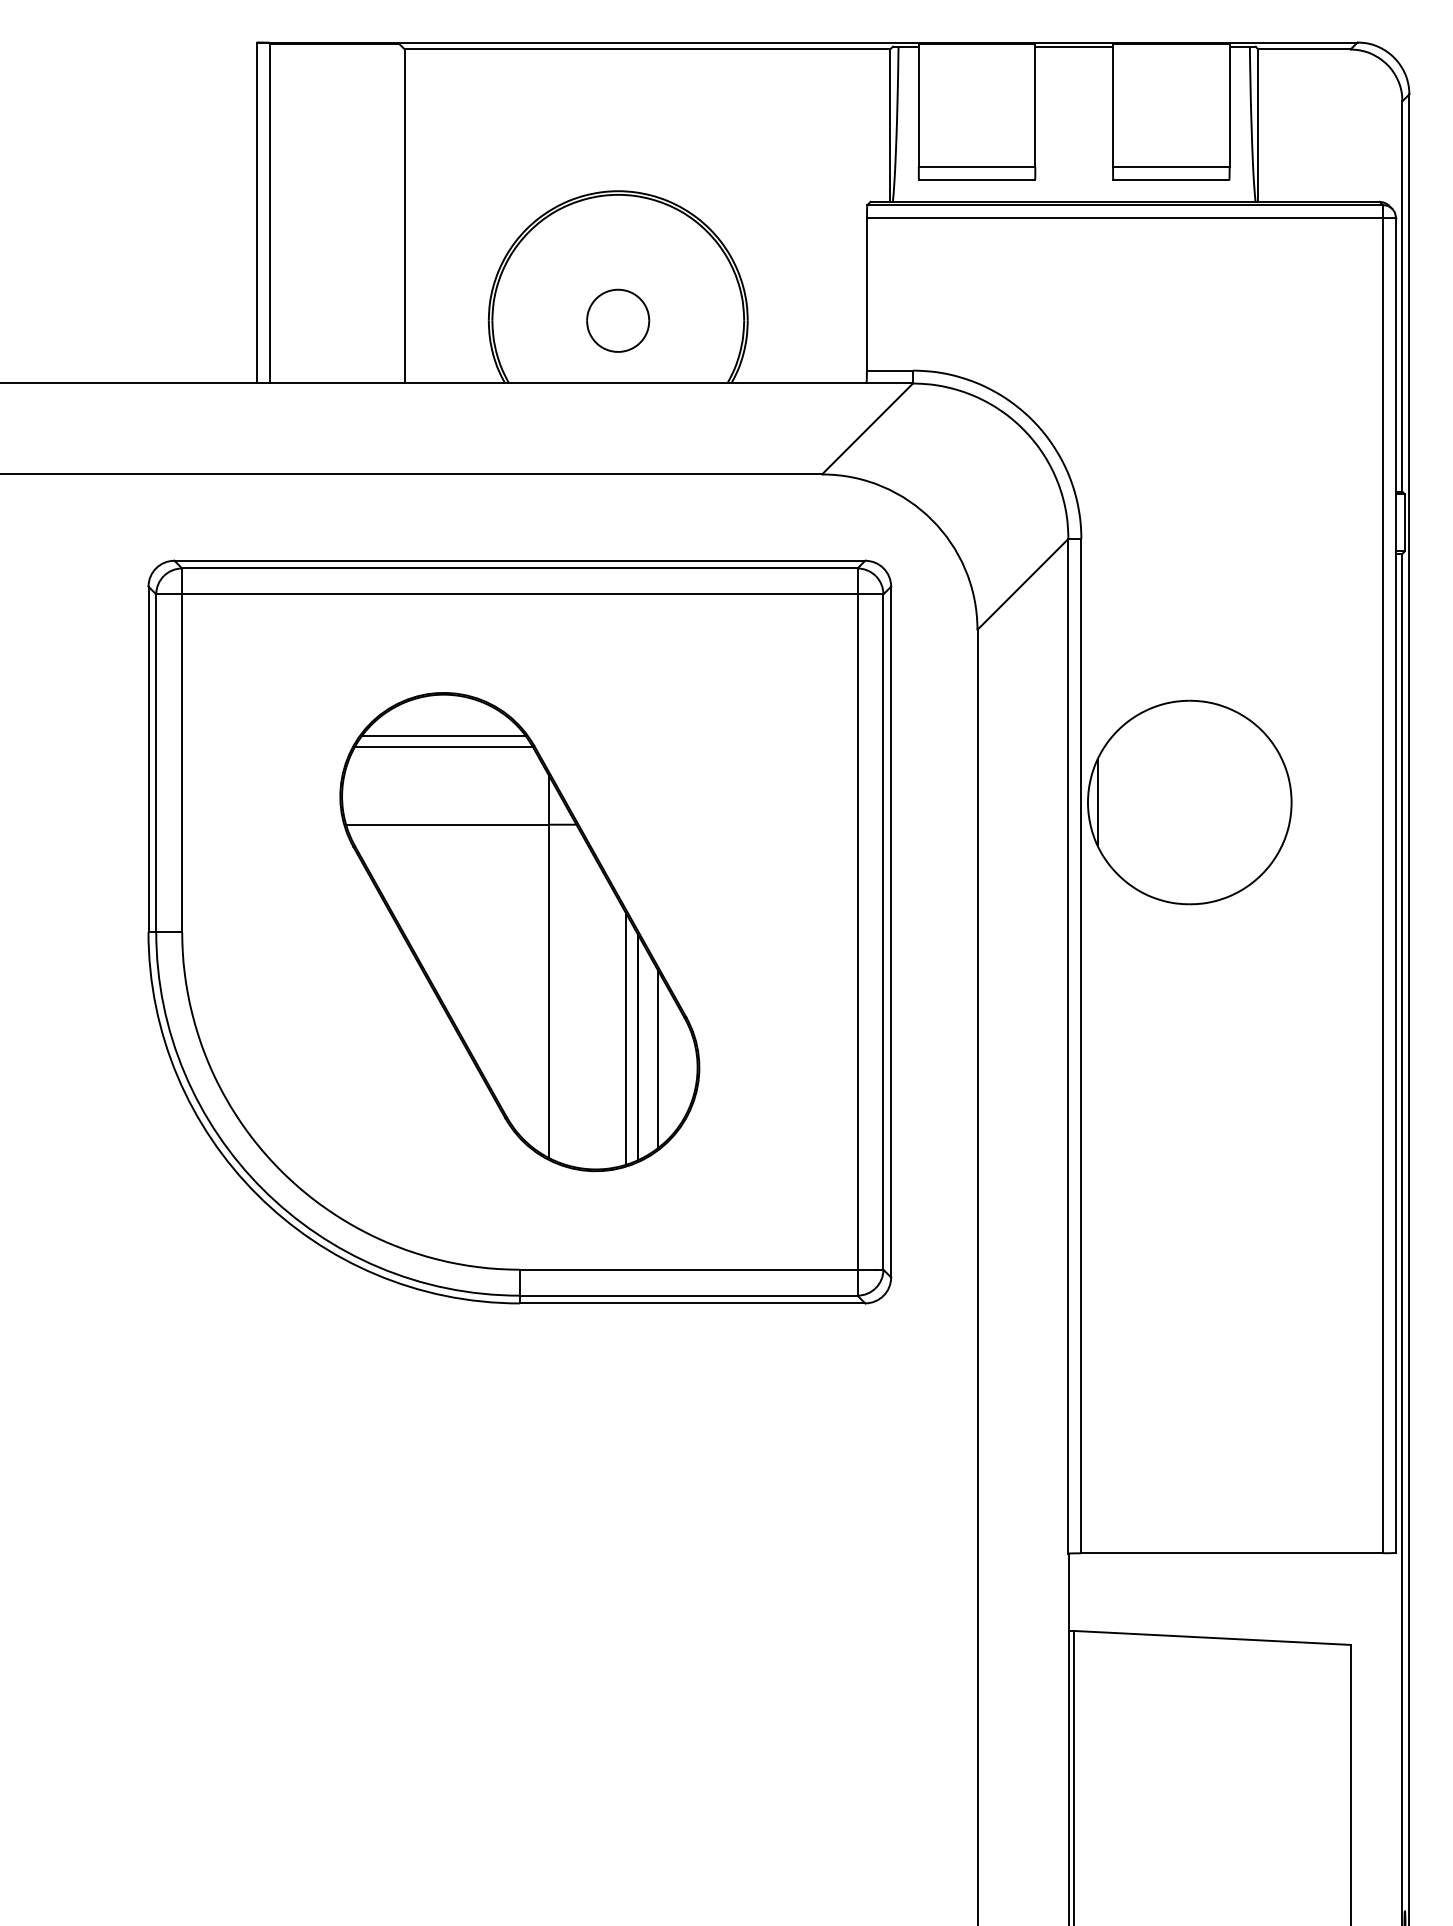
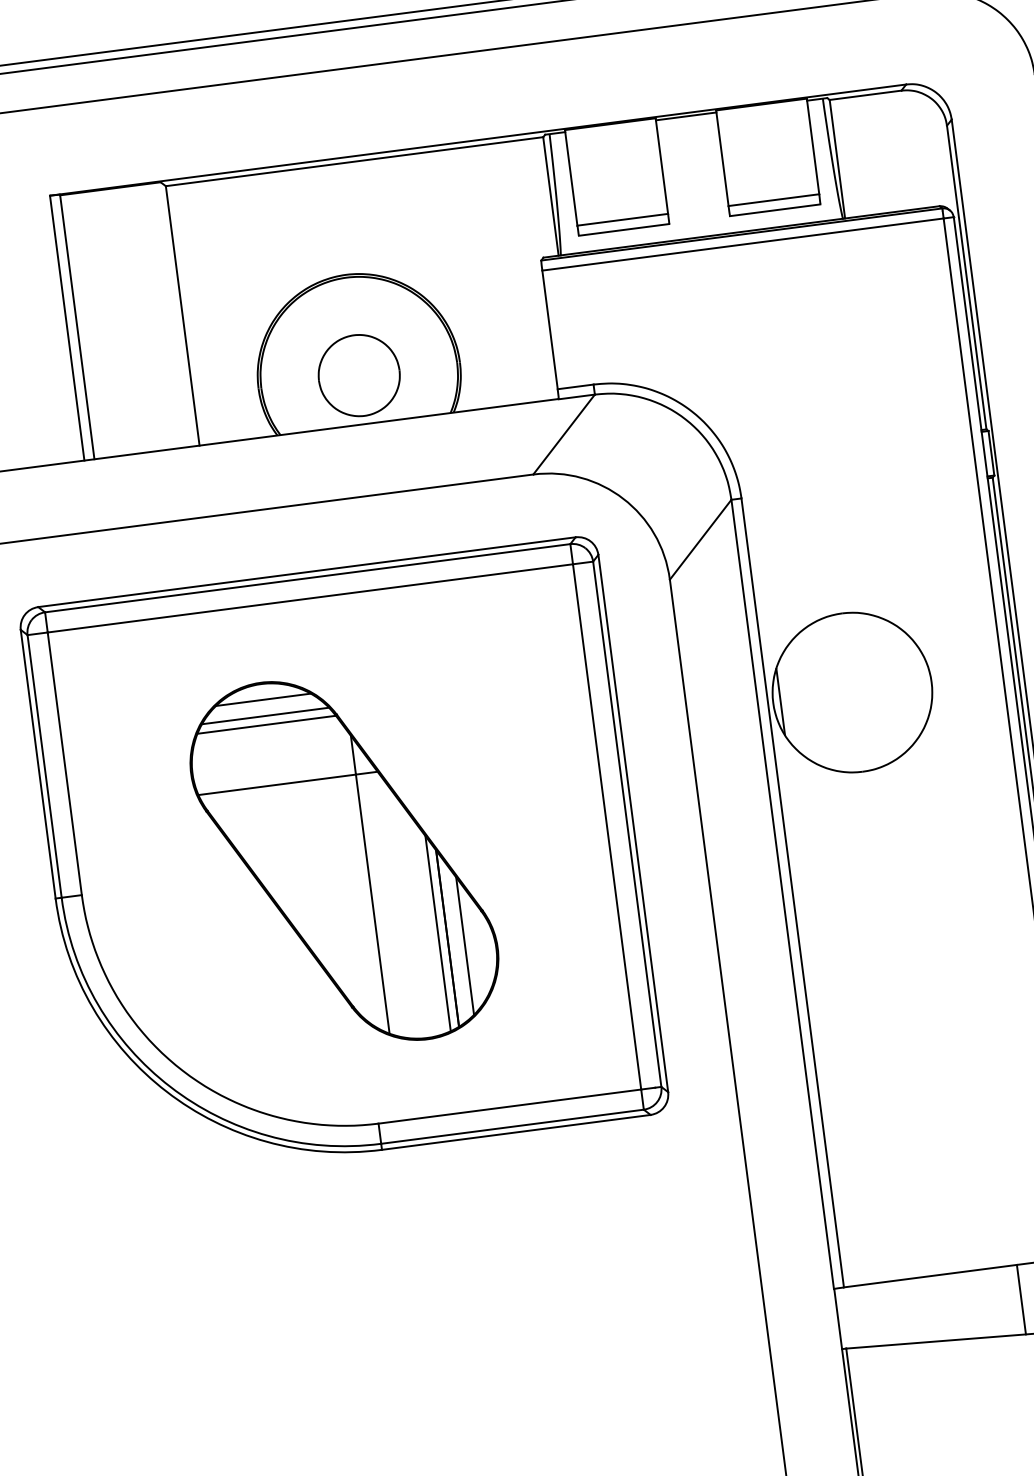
part: (617, 320) -> (358, 375), size x1.67
line: (443, 714) -> (263, 699), added
line: (1303, 1597) -> (1021, 1299), added

